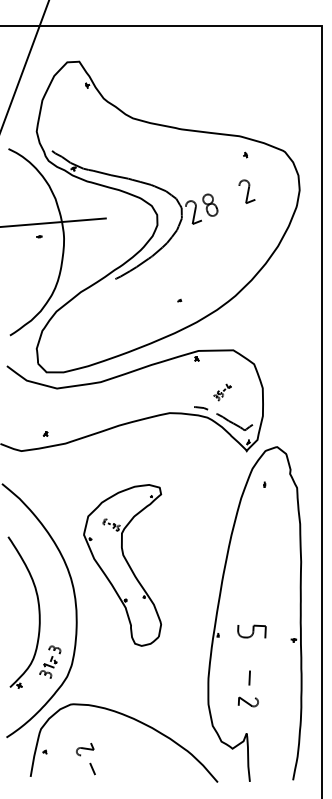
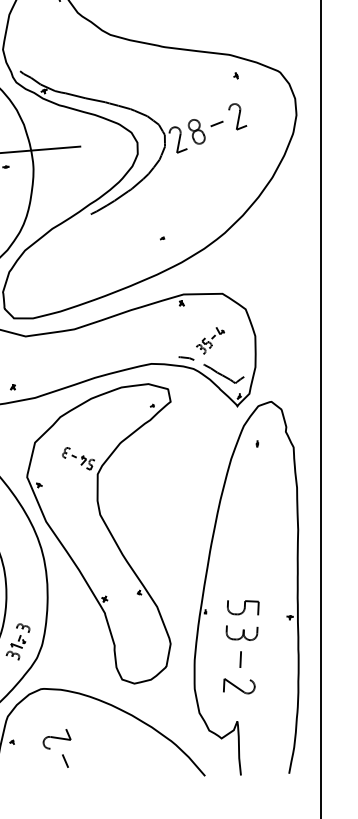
line: (228, 197) -> (217, 123), added
part: (222, 392) -> (210, 340), size x1.43
part: (122, 565) -> (98, 533), size x1.67
part: (250, 654) -> (241, 633), added
part: (248, 701) -> (239, 685), size x1.43
part: (85, 749) -> (57, 739), size x1.43

